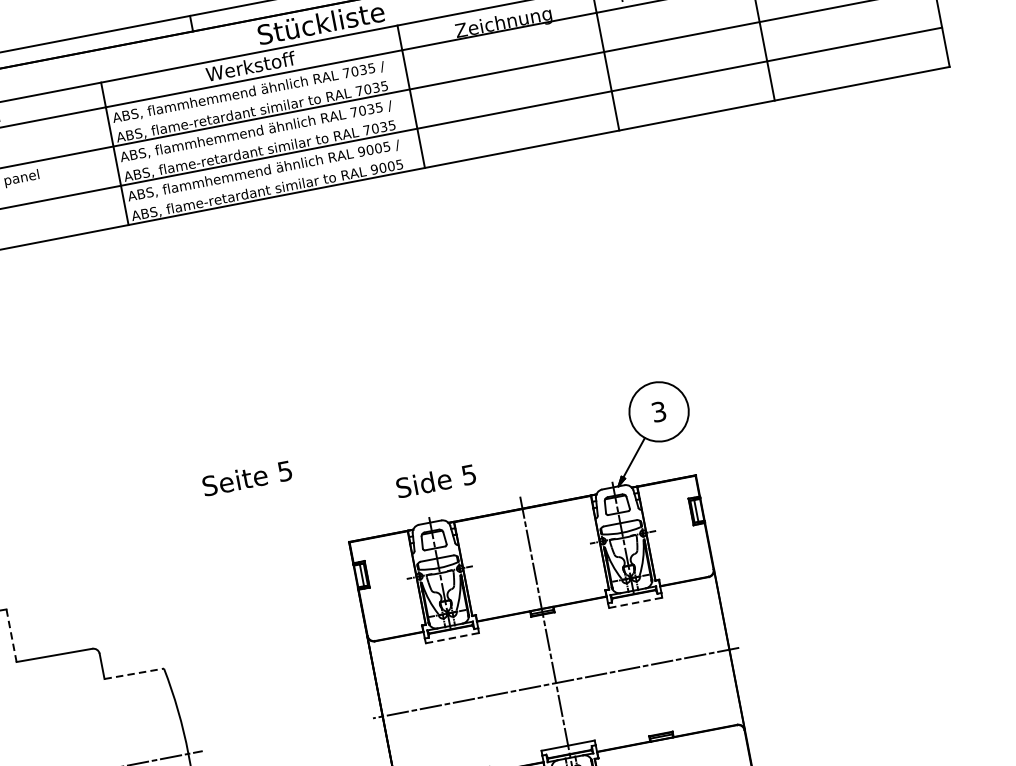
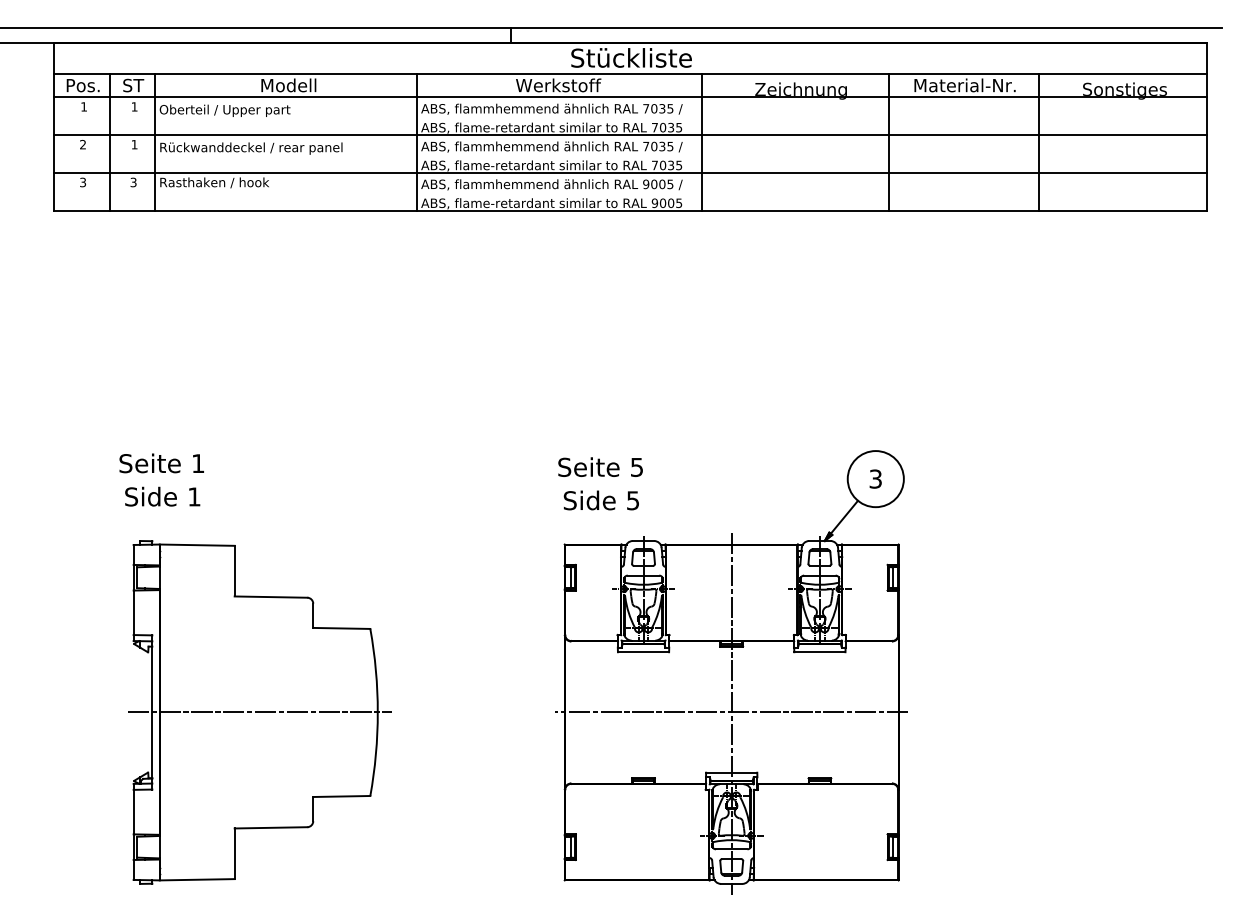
text: (246, 477) -> (600, 466), moved
text: (435, 481) -> (600, 500), moved
line: (635, 603) -> (819, 652), dashed -> solid
line: (11, 636) -> (234, 571), dashed -> solid
line: (452, 638) -> (643, 652), dashed -> solid
line: (133, 673) -> (341, 628), dashed -> solid

